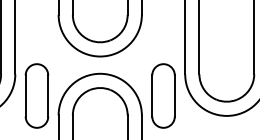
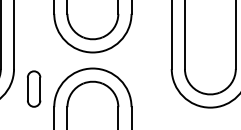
part: (36, 95) -> (33, 88), size x0.6
part: (163, 95) -> (151, 88), removed

